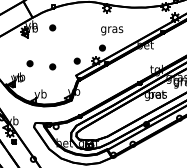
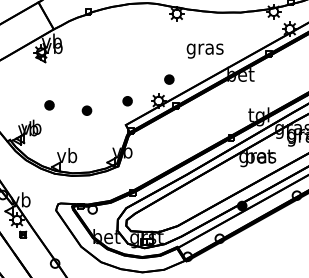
part: (52, 27) -> (86, 45), removed
text: (112, 30) -> (205, 50), moved

